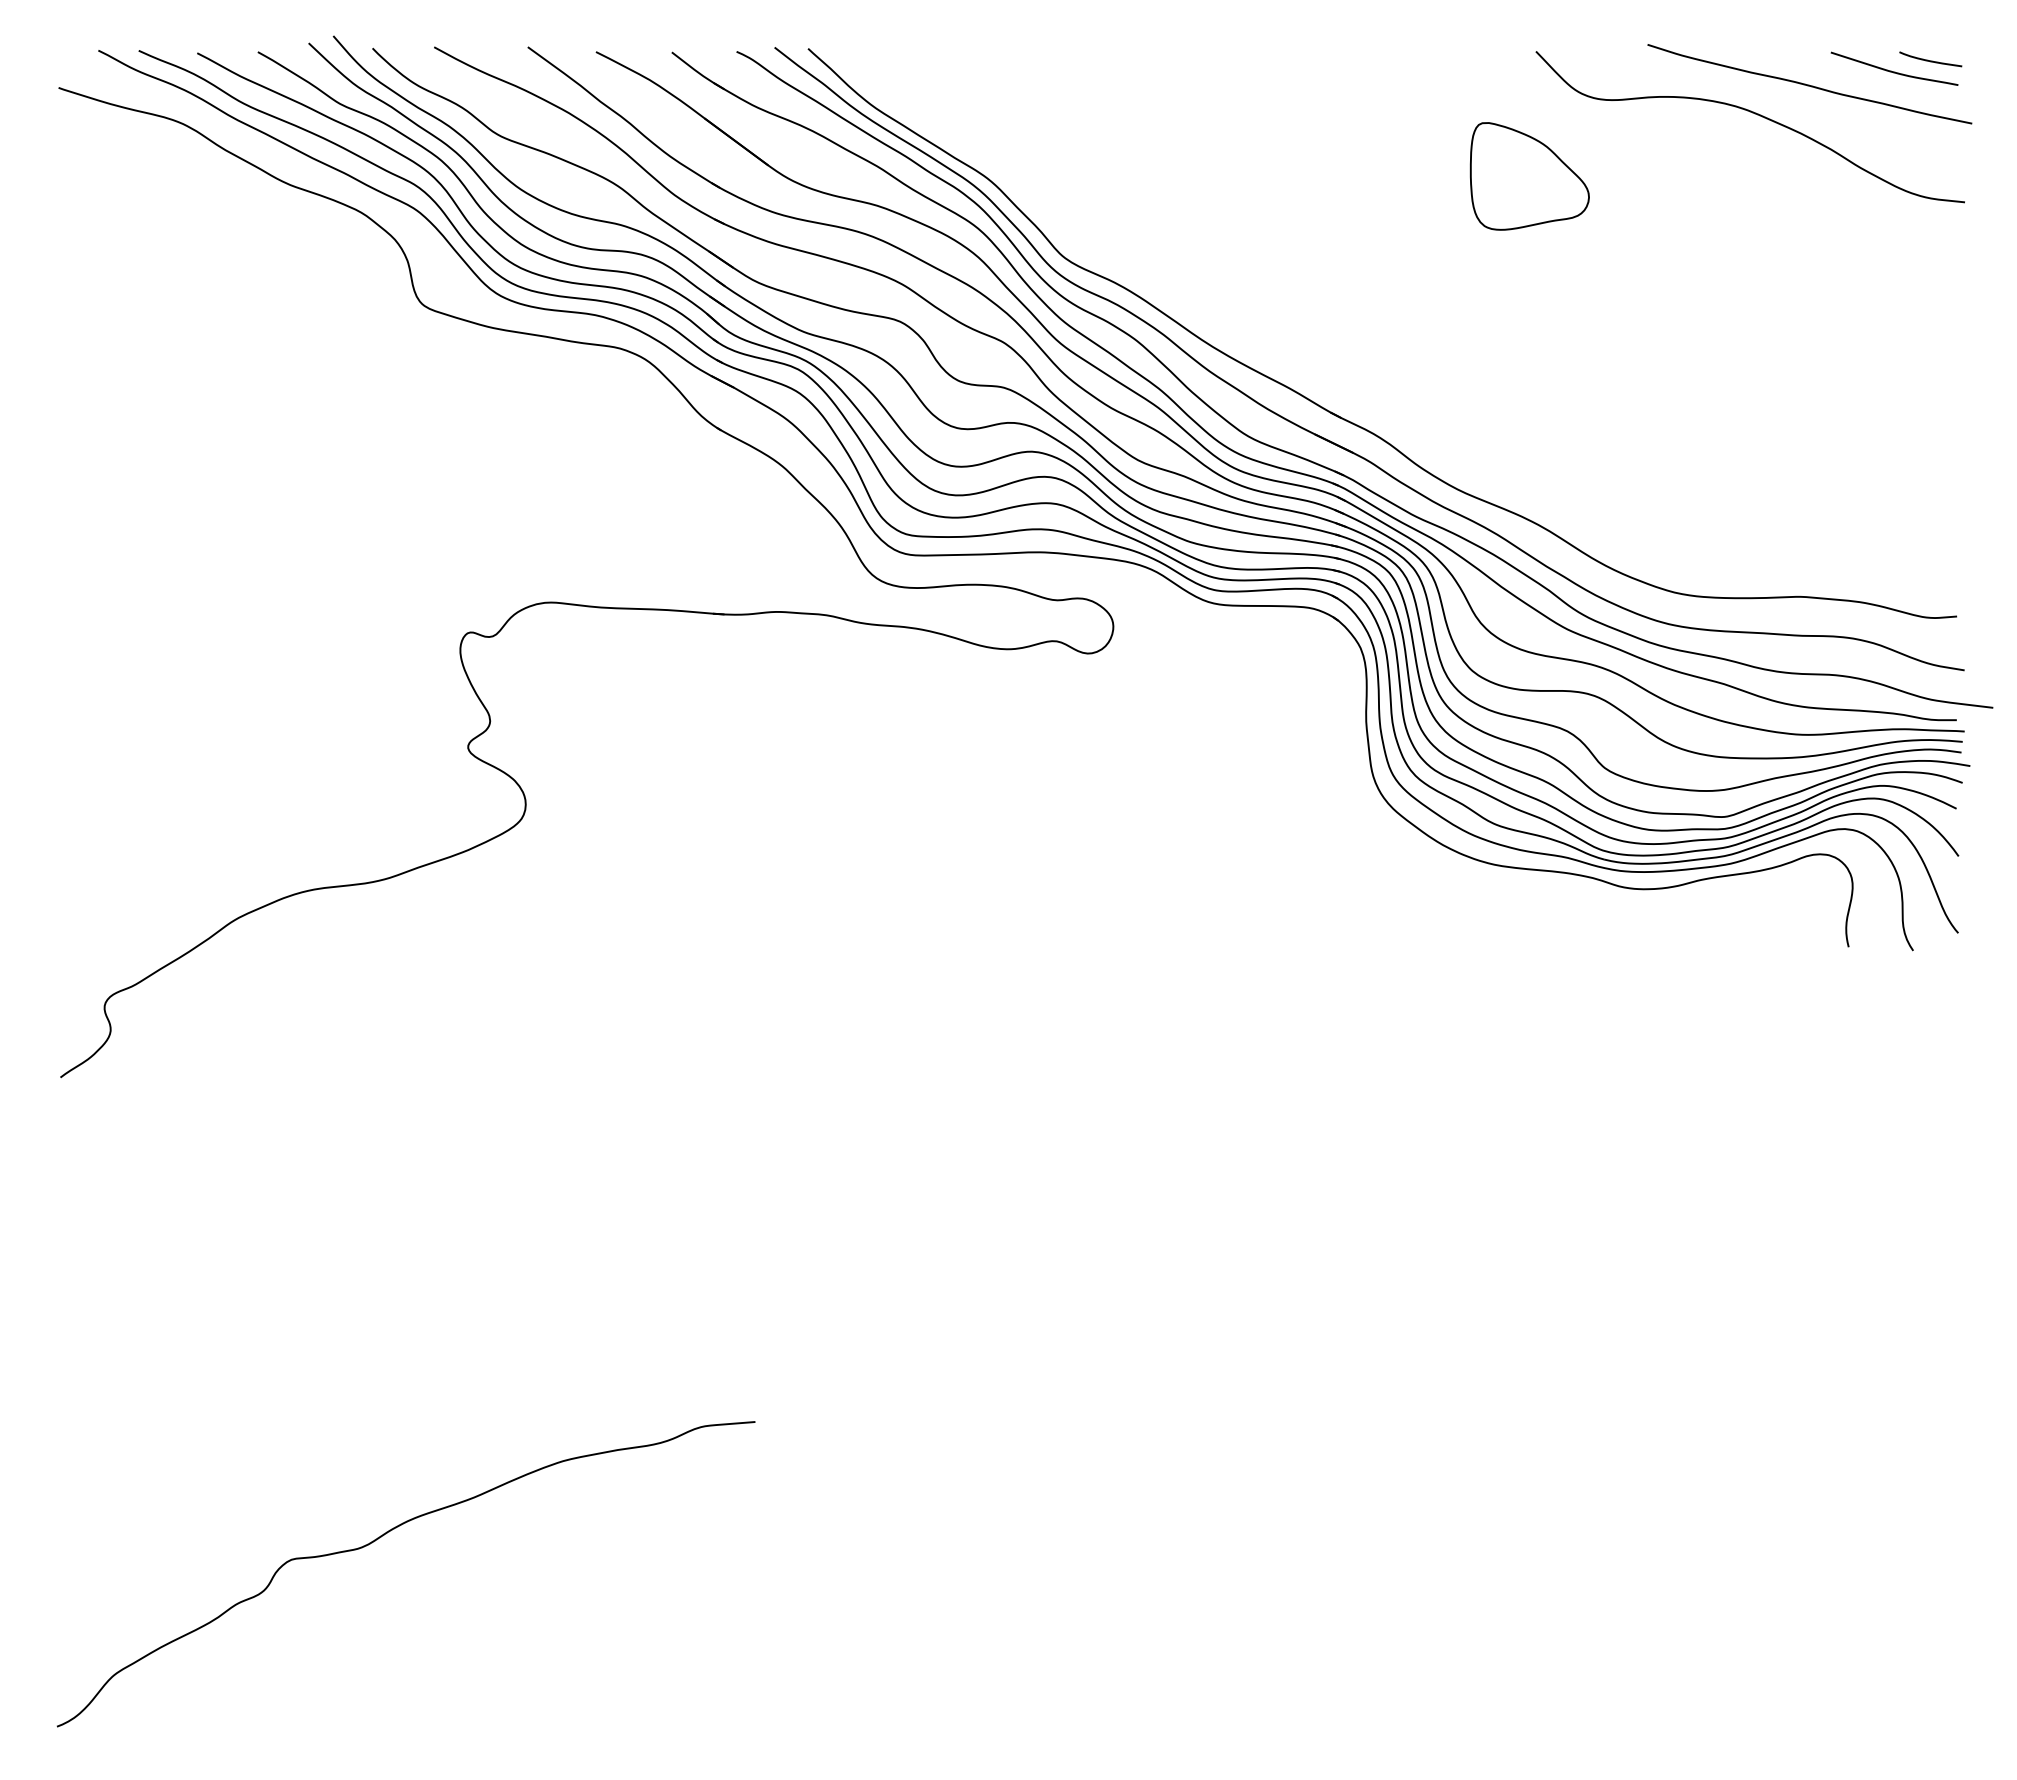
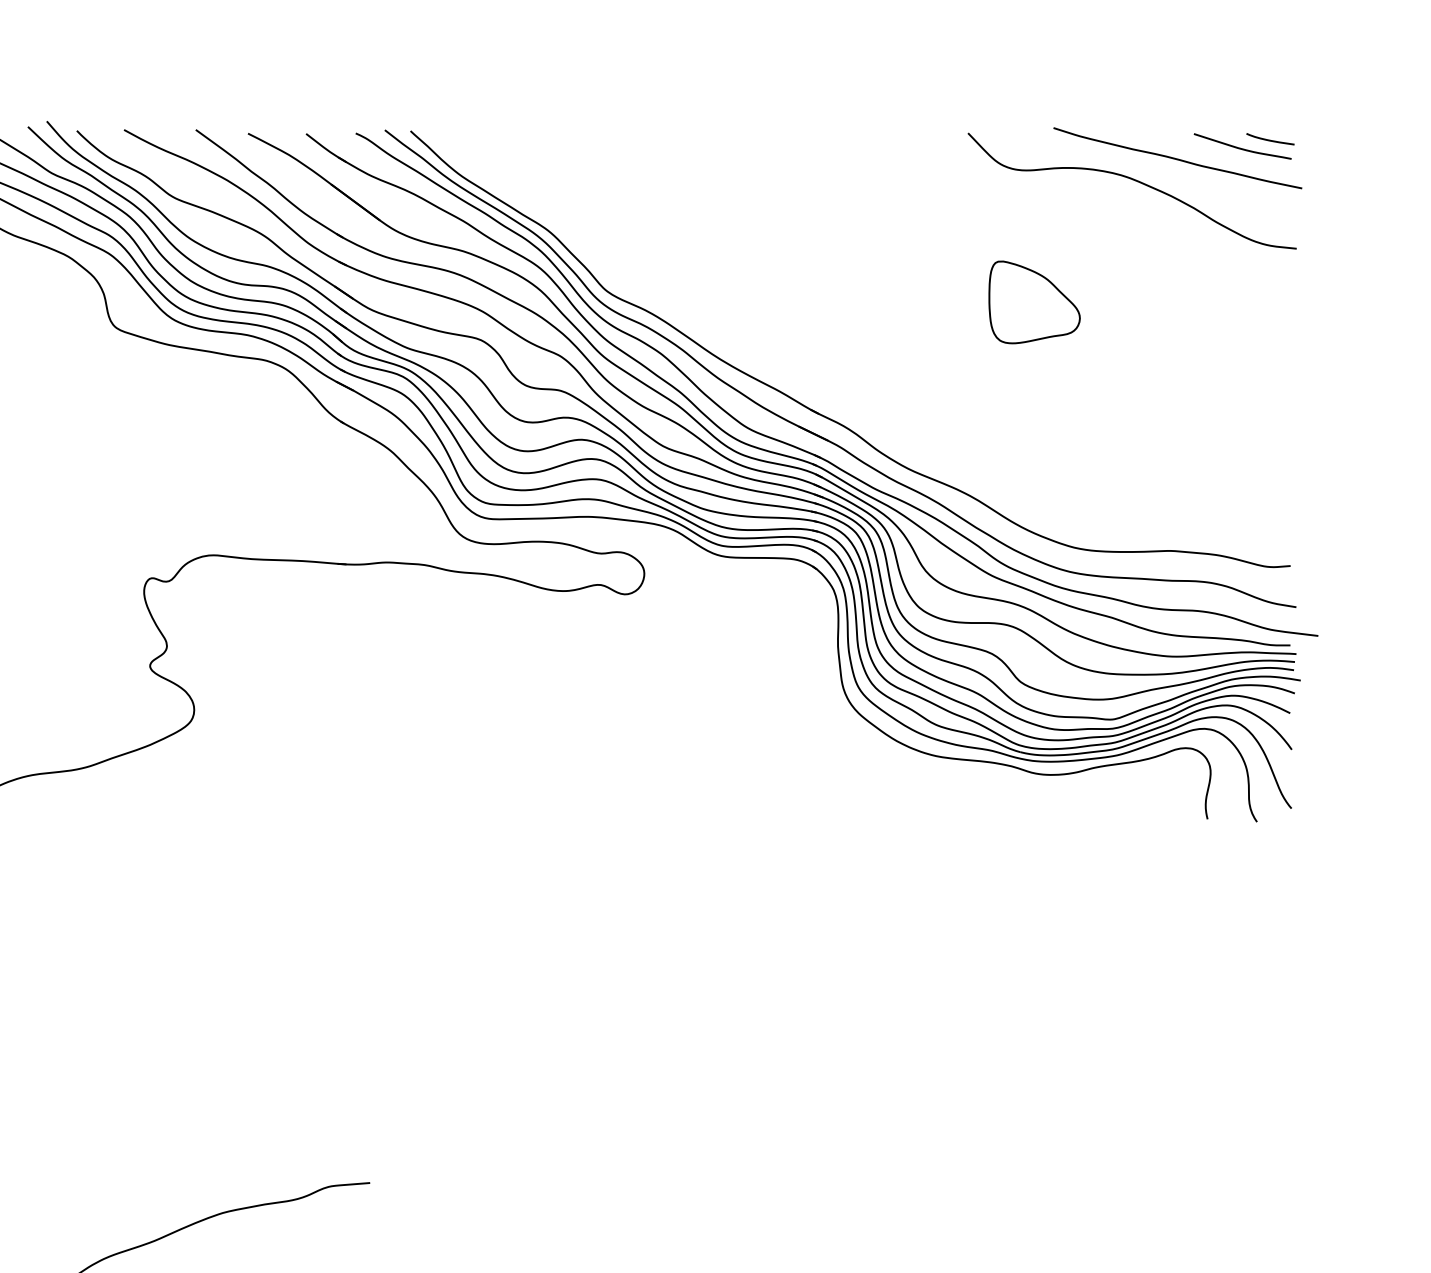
part: (1529, 176) -> (1034, 302), moved

